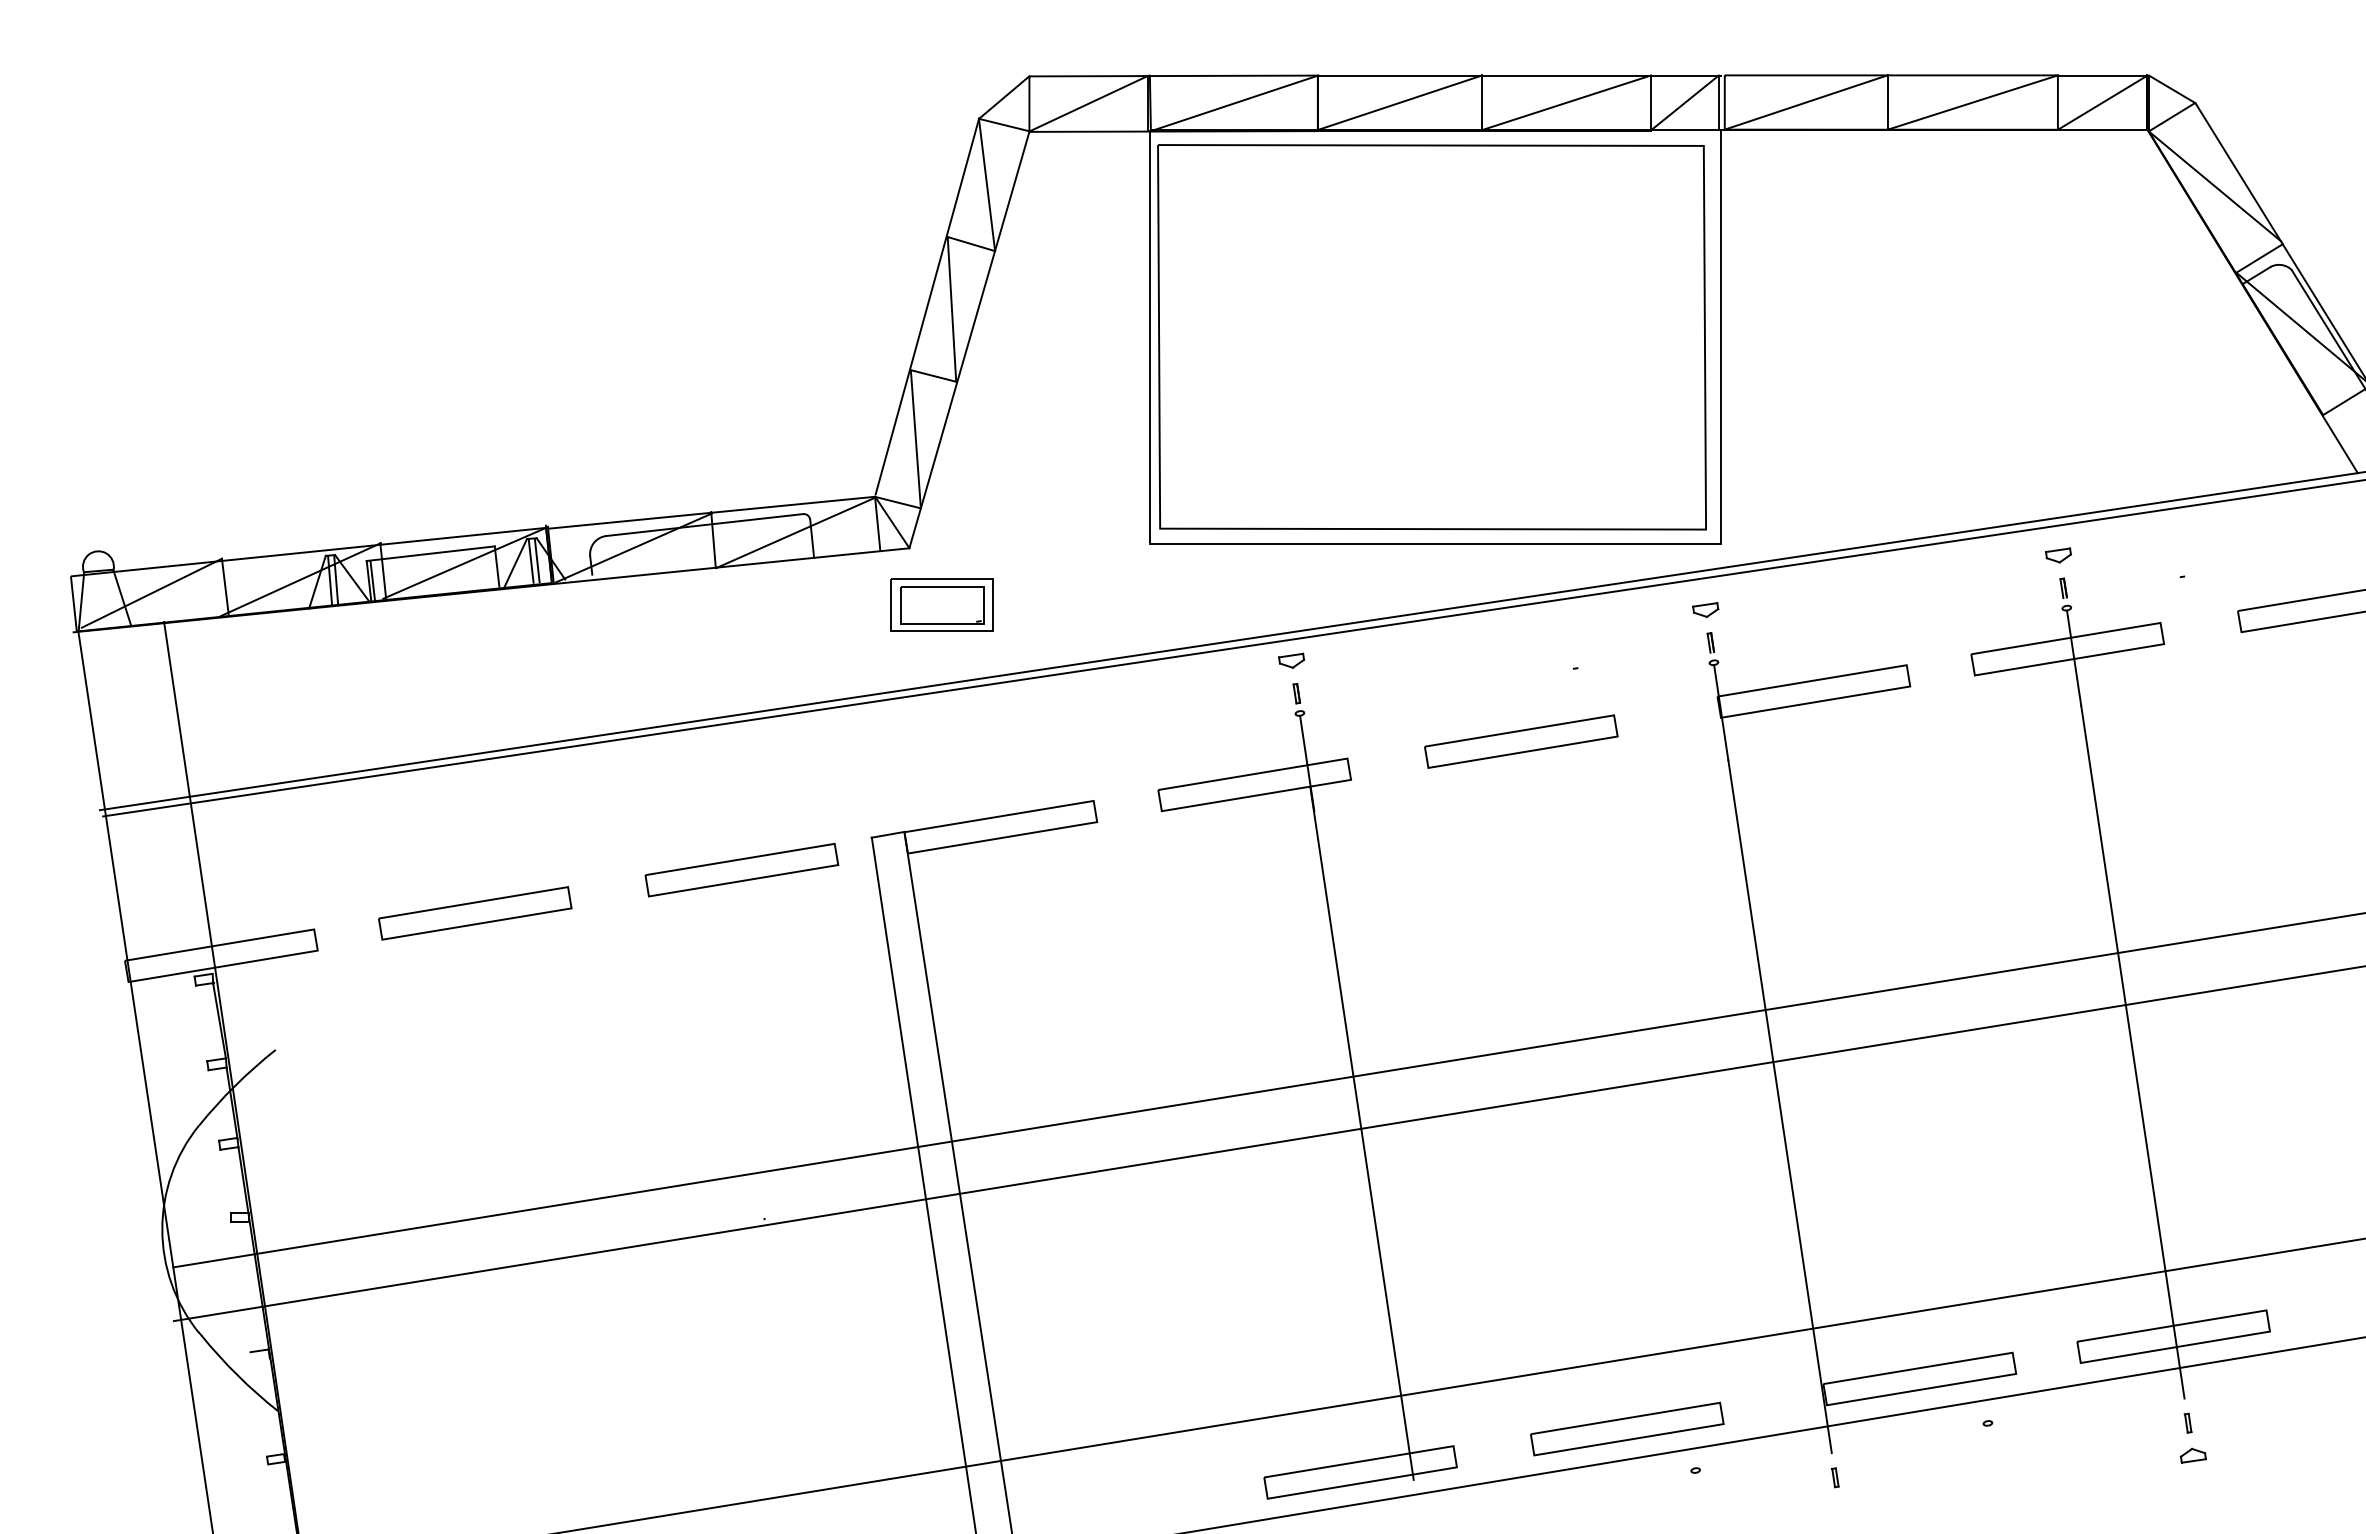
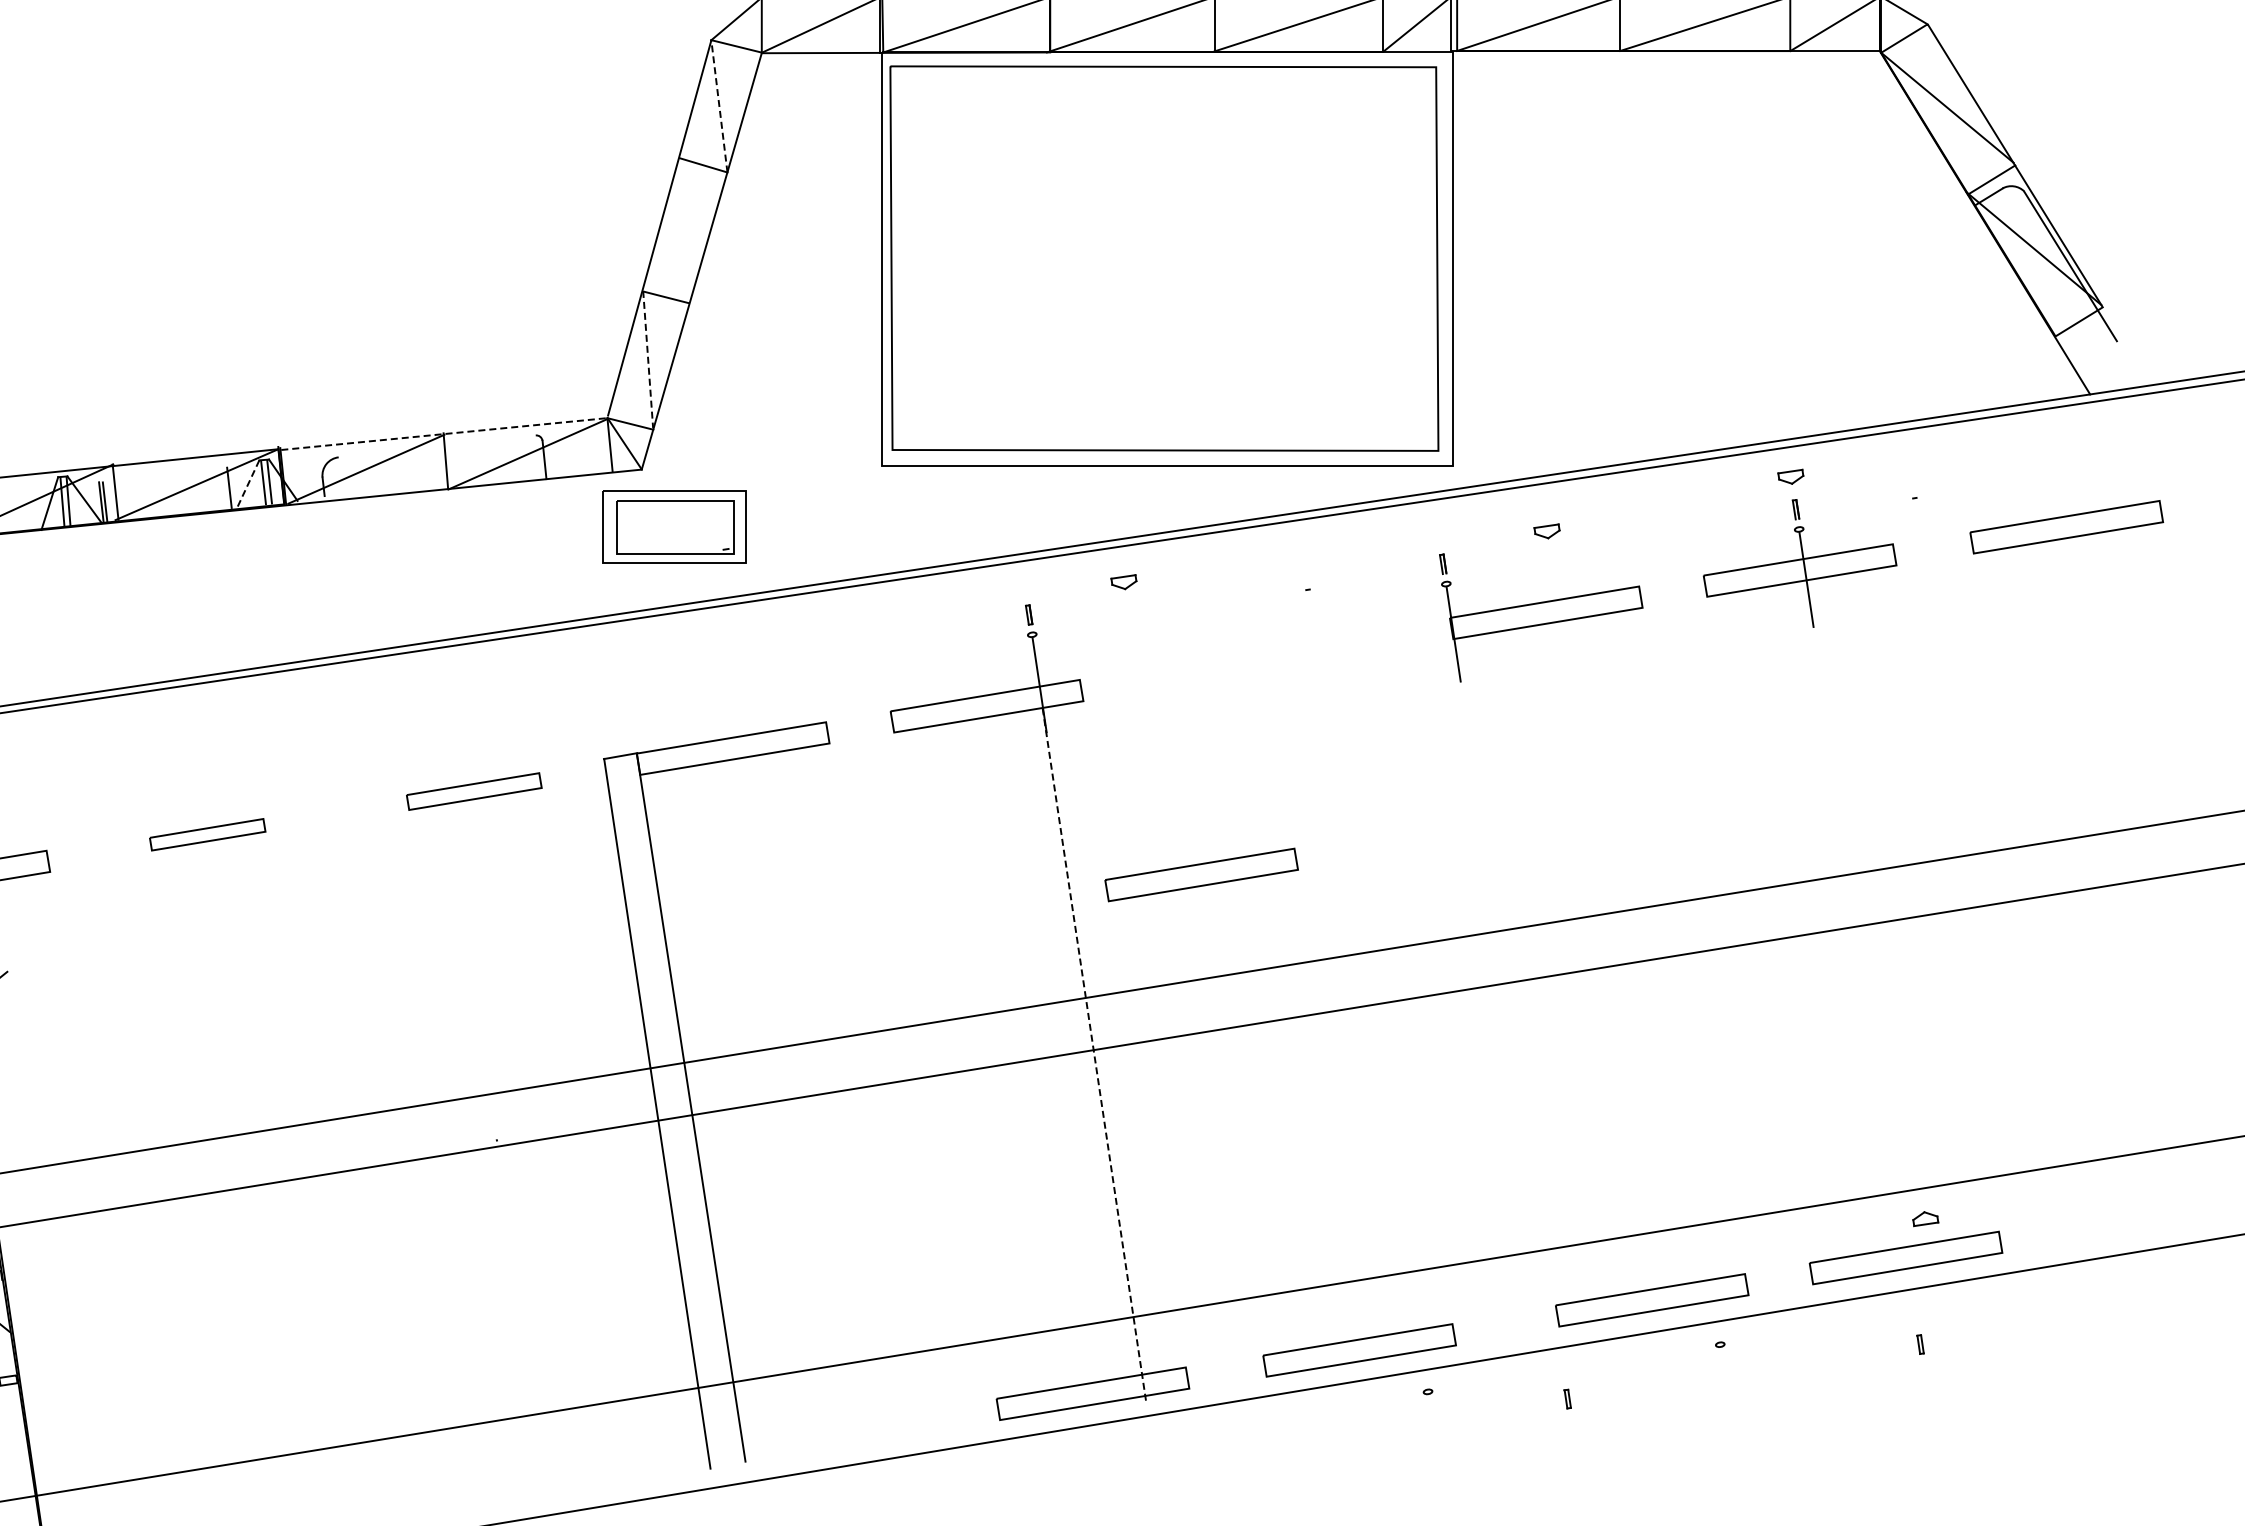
line: (987, 184) -> (719, 105), solid -> dashed
line: (951, 309) -> (683, 230), removed
line: (915, 438) -> (647, 359), solid -> dashed
line: (712, 512) -> (444, 433), solid -> dashed
line: (704, 525) -> (436, 446), removed
line: (430, 553) -> (162, 474), removed
line: (515, 563) -> (247, 484), solid -> dashed
part: (941, 604) -> (673, 525), size x1.4
part: (1705, 609) -> (1546, 530), moved
part: (1291, 660) -> (1123, 581), moved
part: (1521, 741) -> (1201, 874), moved
part: (741, 870) -> (473, 791), size x0.7
part: (475, 913) -> (207, 834), size x0.6
line: (2132, 1051) -> (1864, 972), removed
line: (1779, 1106) -> (1511, 1027), removed
line: (1362, 1133) -> (1094, 1054), solid -> dashed
part: (2192, 1455) -> (1924, 1218), moved

